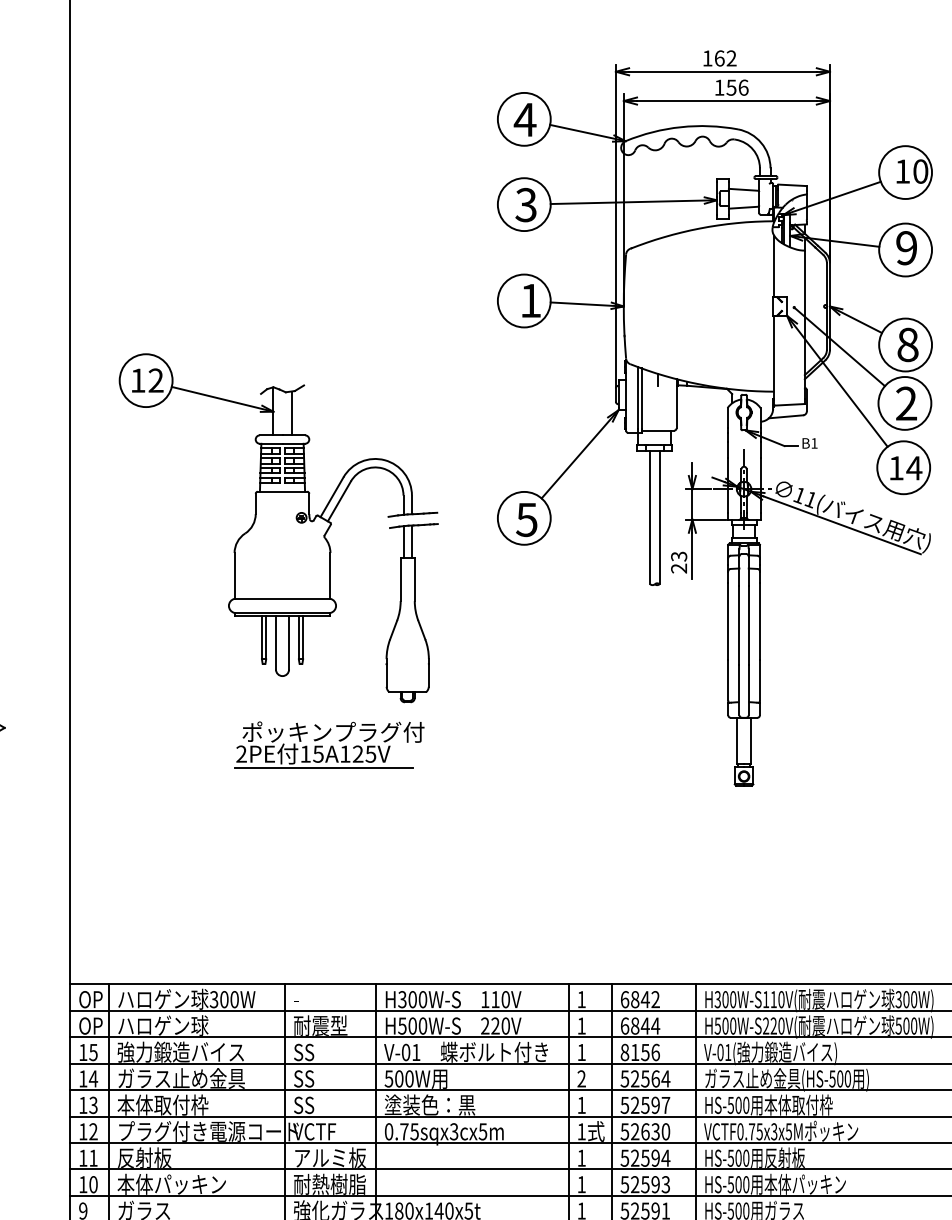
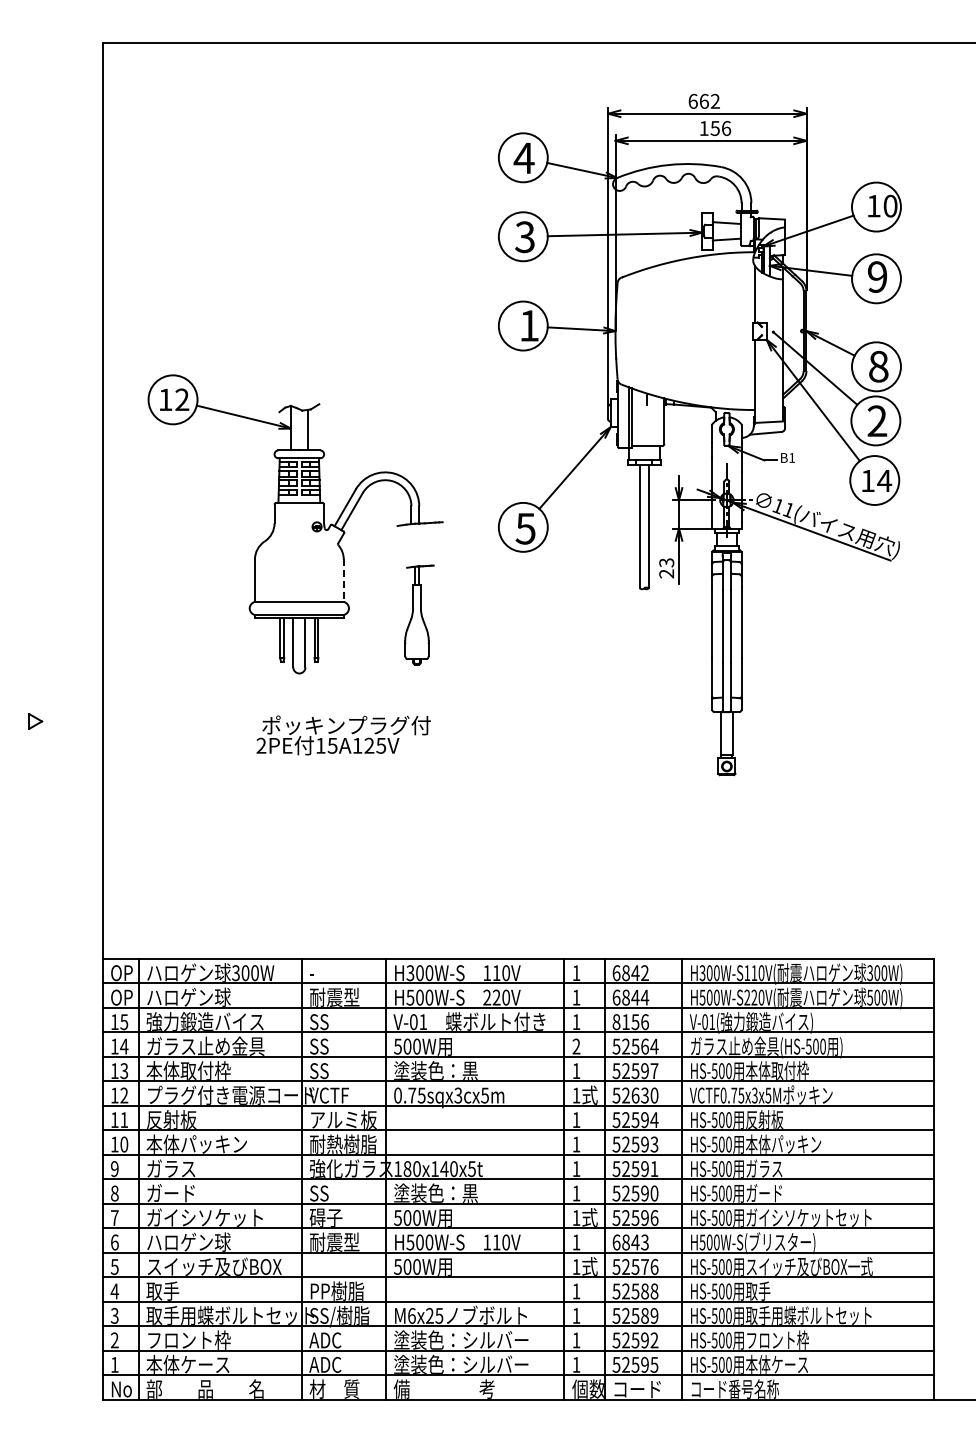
text: (706, 57) -> (692, 100), 162 -> 662
line: (330, 576) -> (343, 581), solid -> dashed
part: (412, 612) -> (419, 614), size x0.6
line: (323, 767) -> (337, 758), removed

